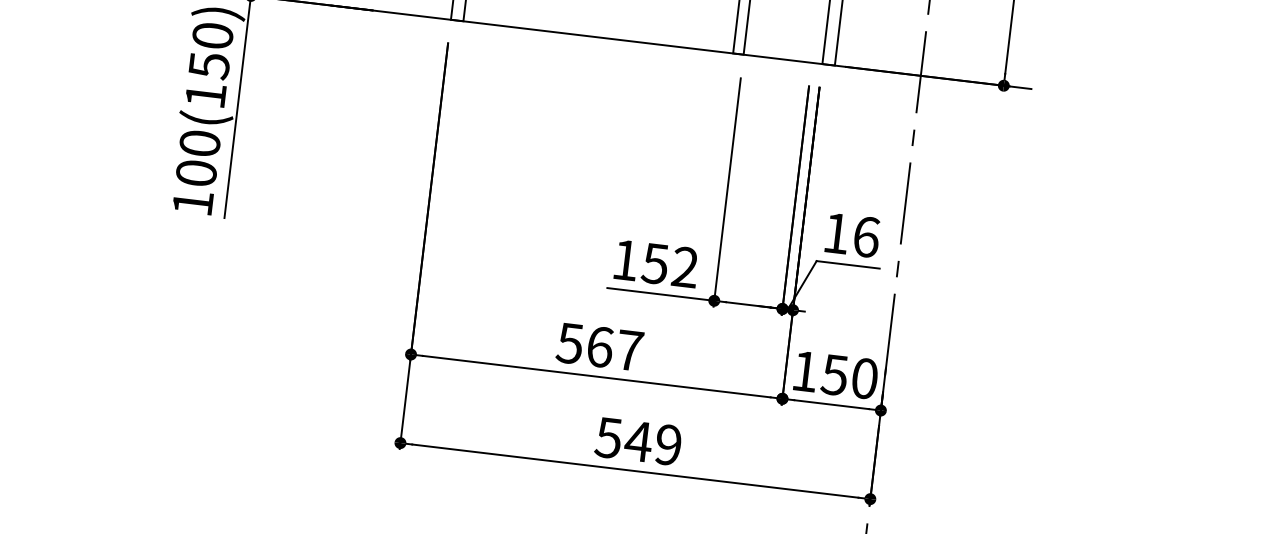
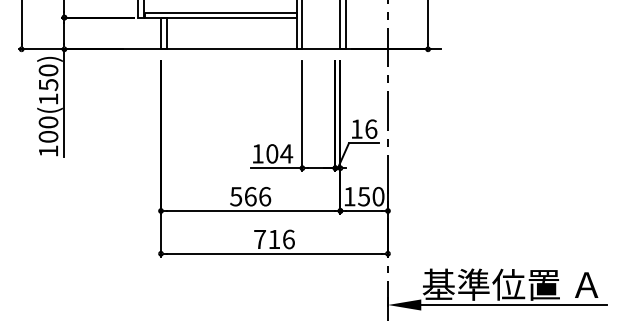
text: (670, 264) -> (279, 153), 152 -> 104
text: (630, 350) -> (265, 196), 567 -> 566
text: (636, 441) -> (273, 239), 549 -> 716

